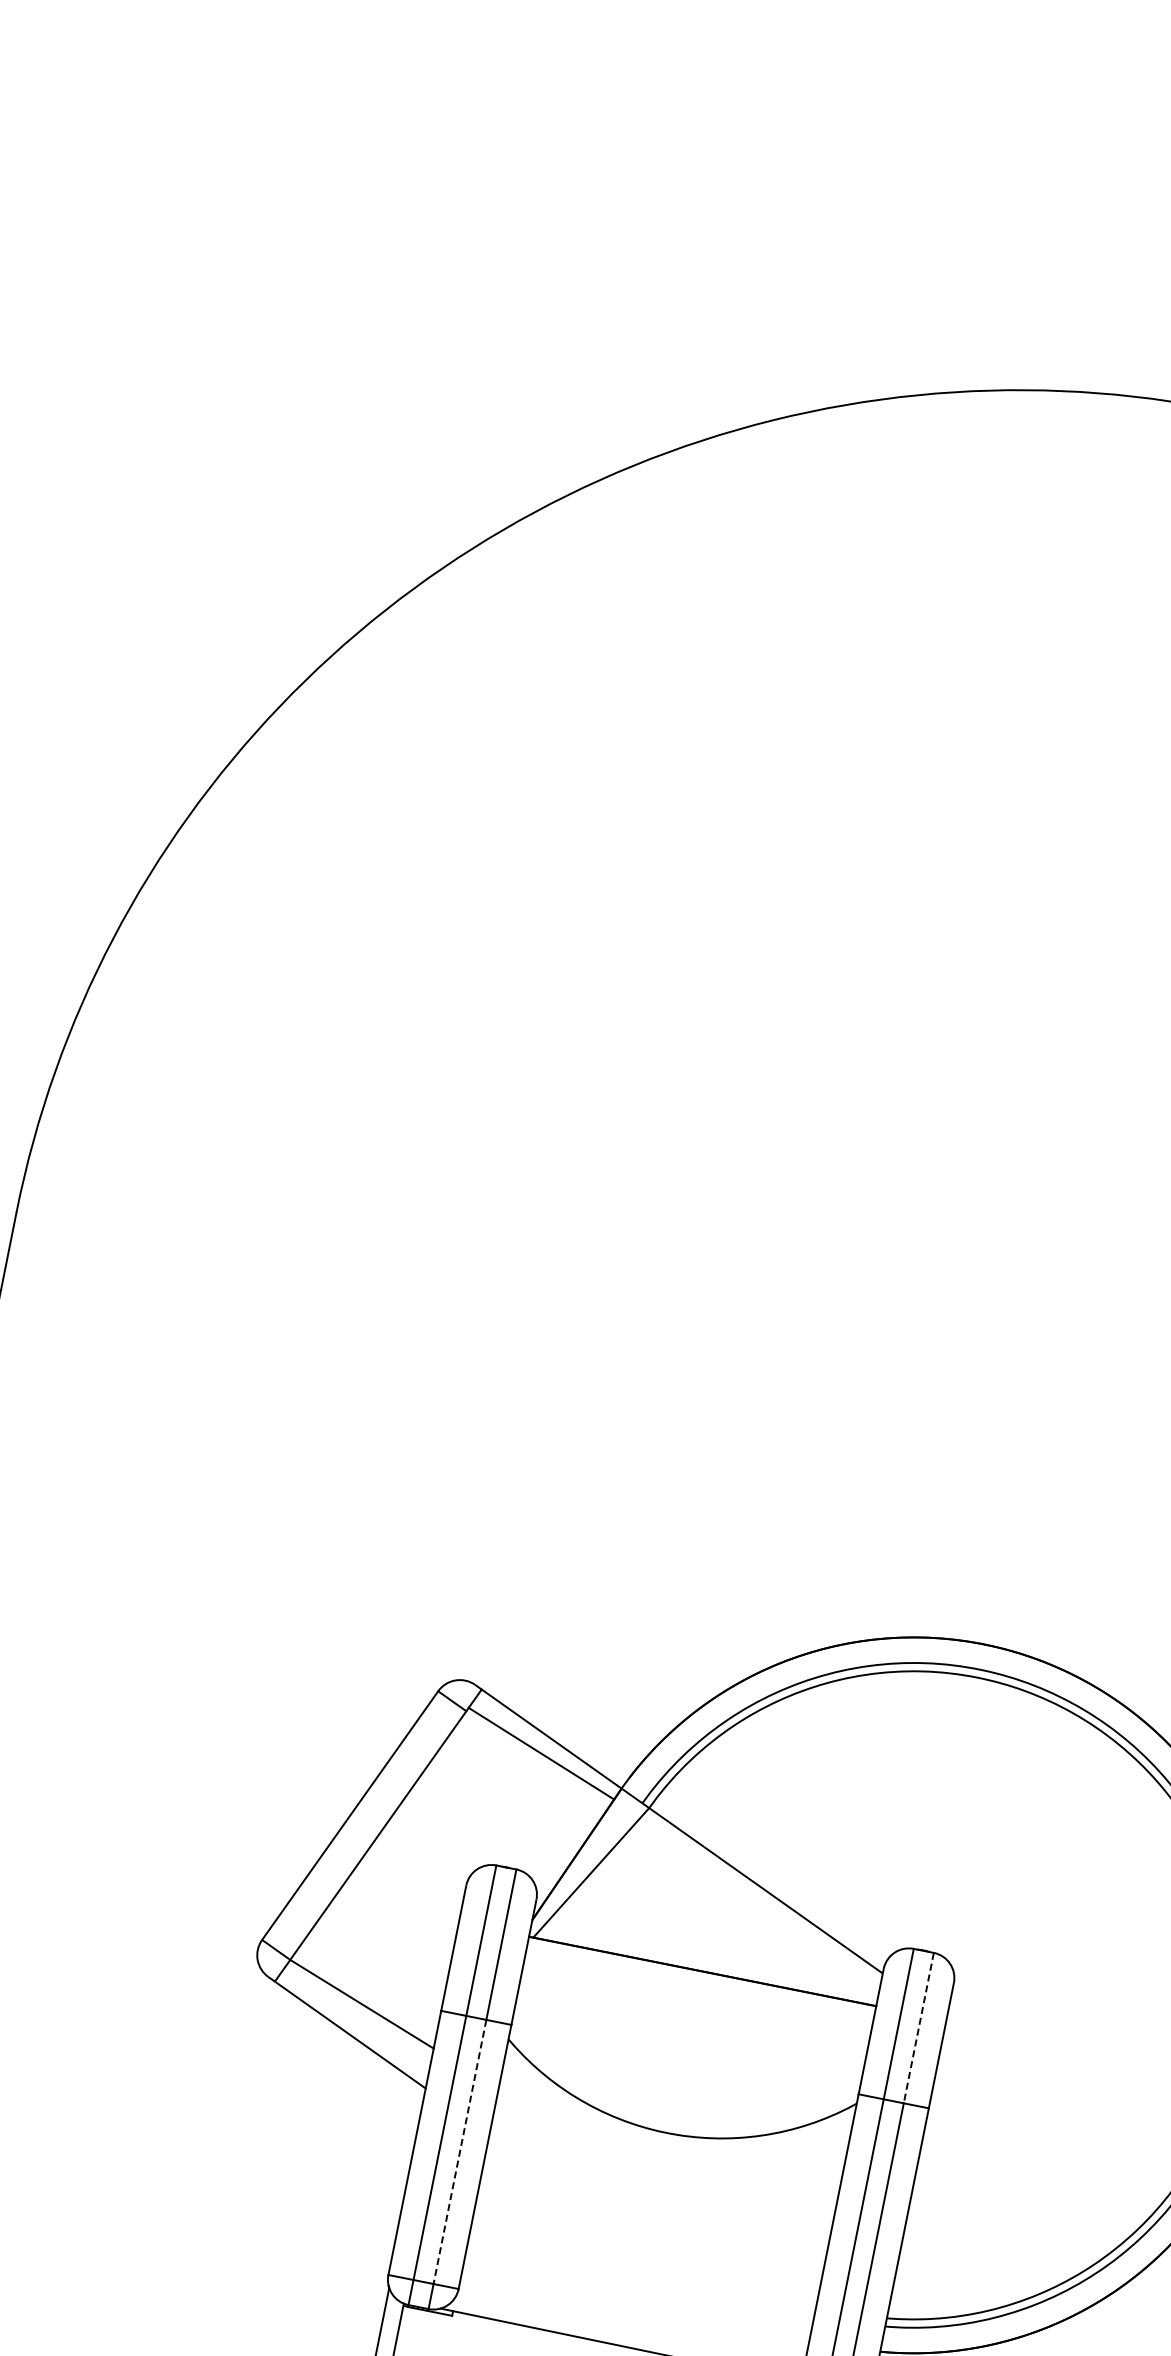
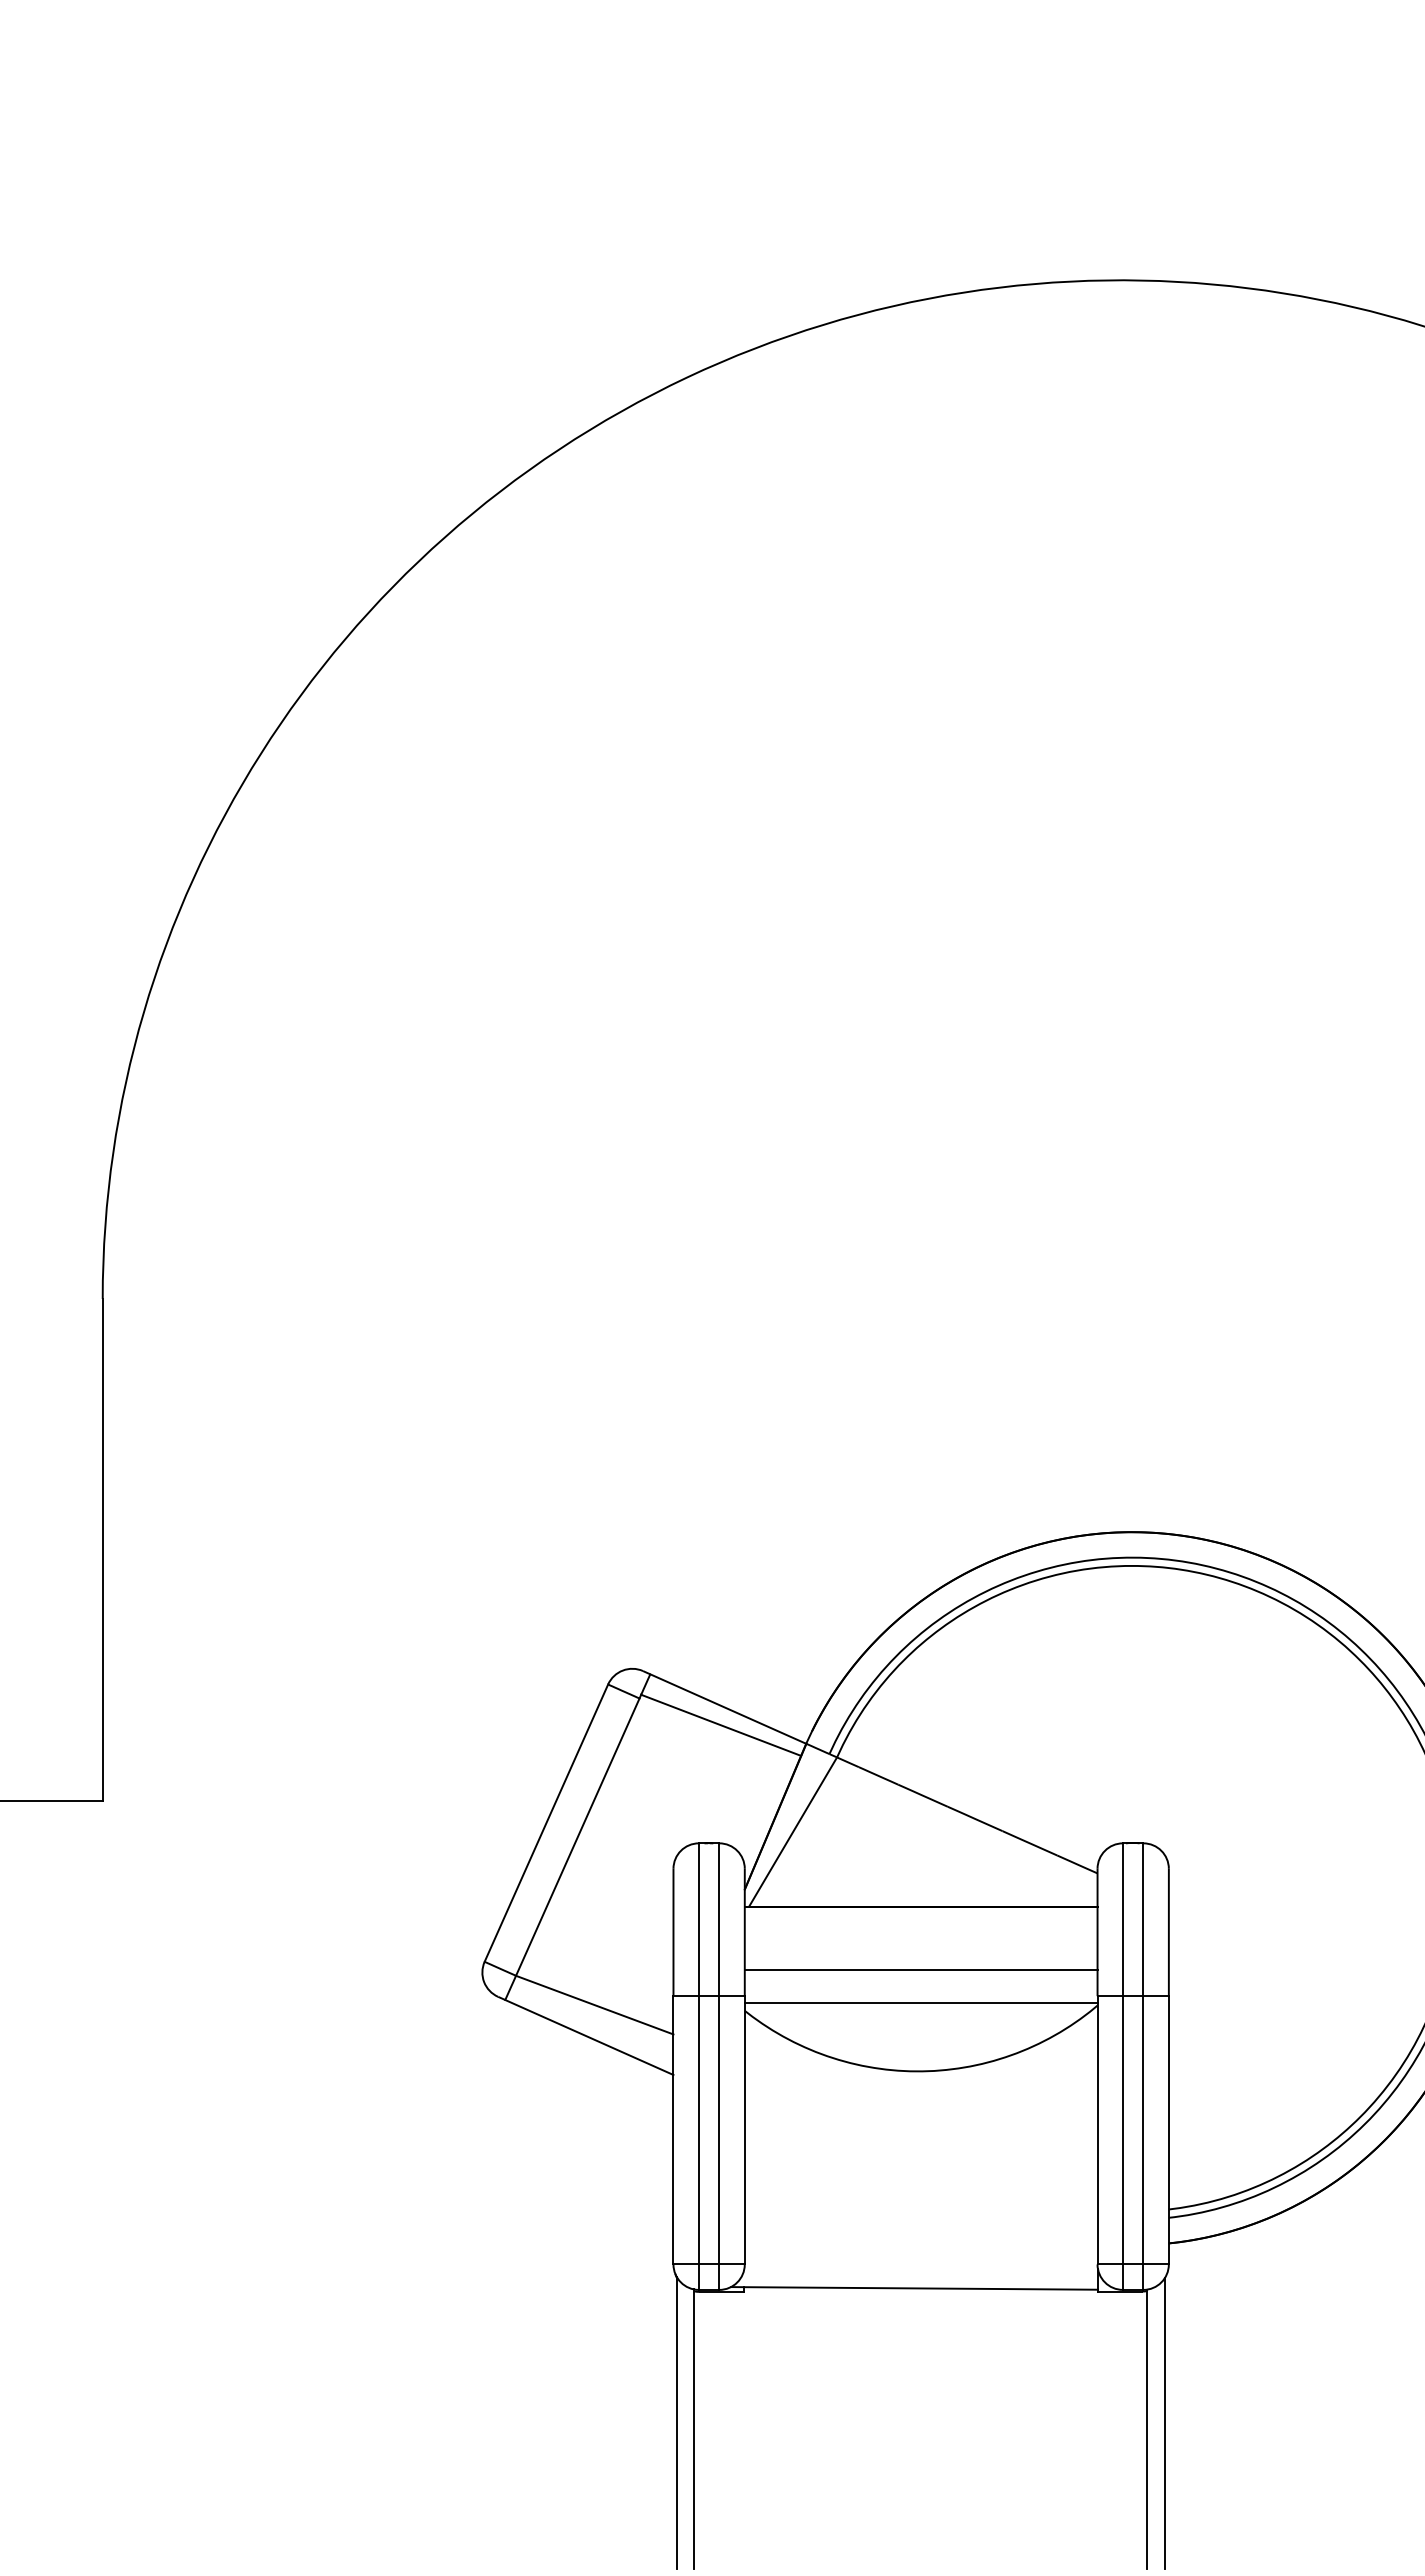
line: (918, 2028) -> (1143, 1920), dashed -> solid
line: (689, 2034) -> (920, 1970), added
line: (682, 2066) -> (920, 2003), added
line: (460, 2152) -> (719, 2130), dashed -> solid

